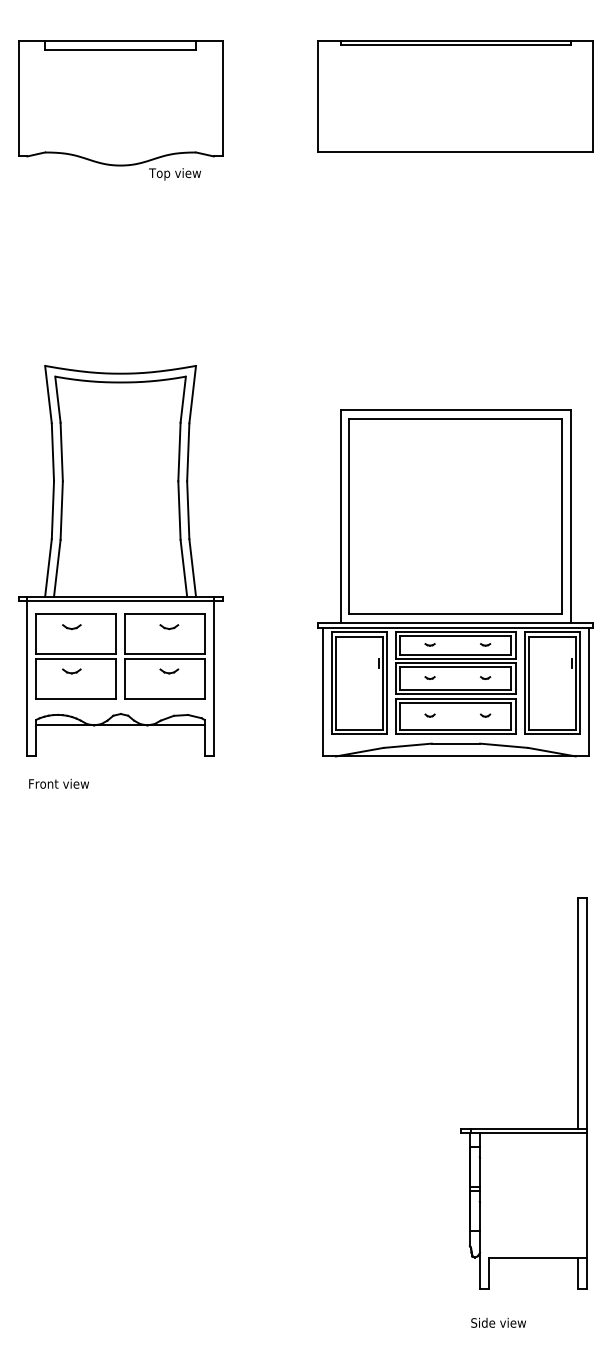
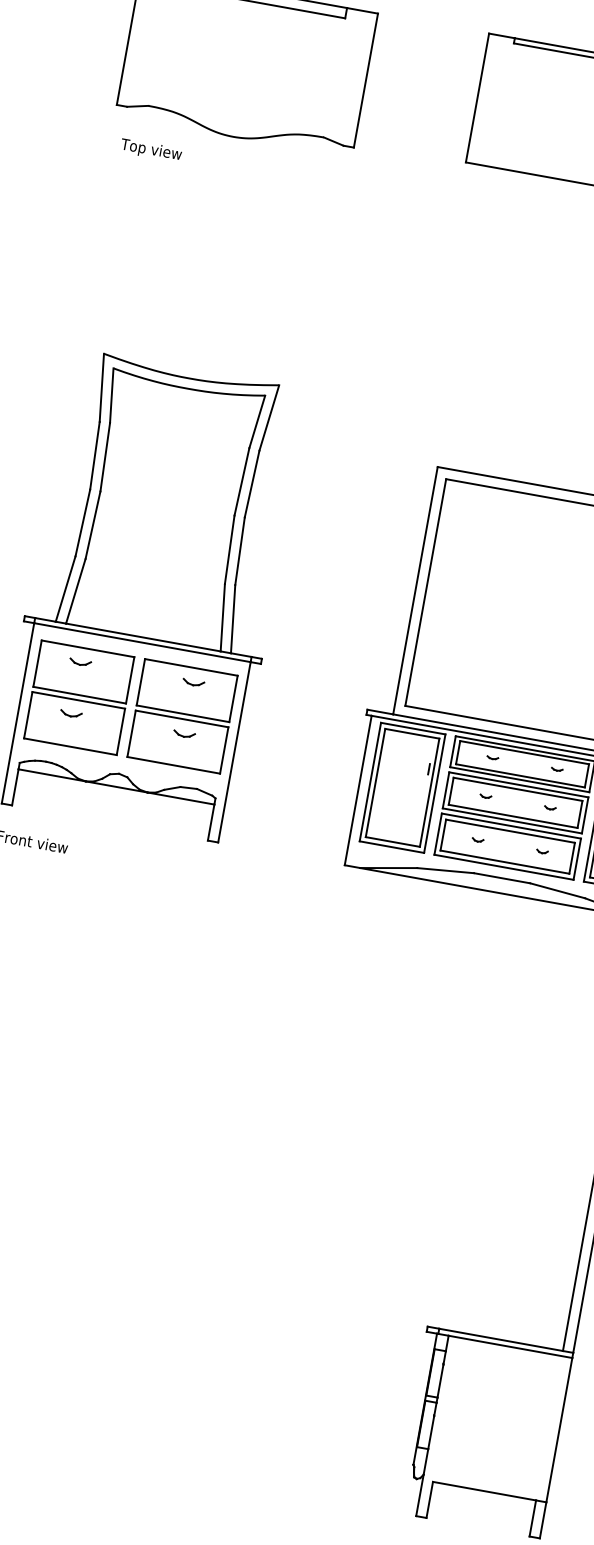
text: (174, 174) -> (150, 150), moved

